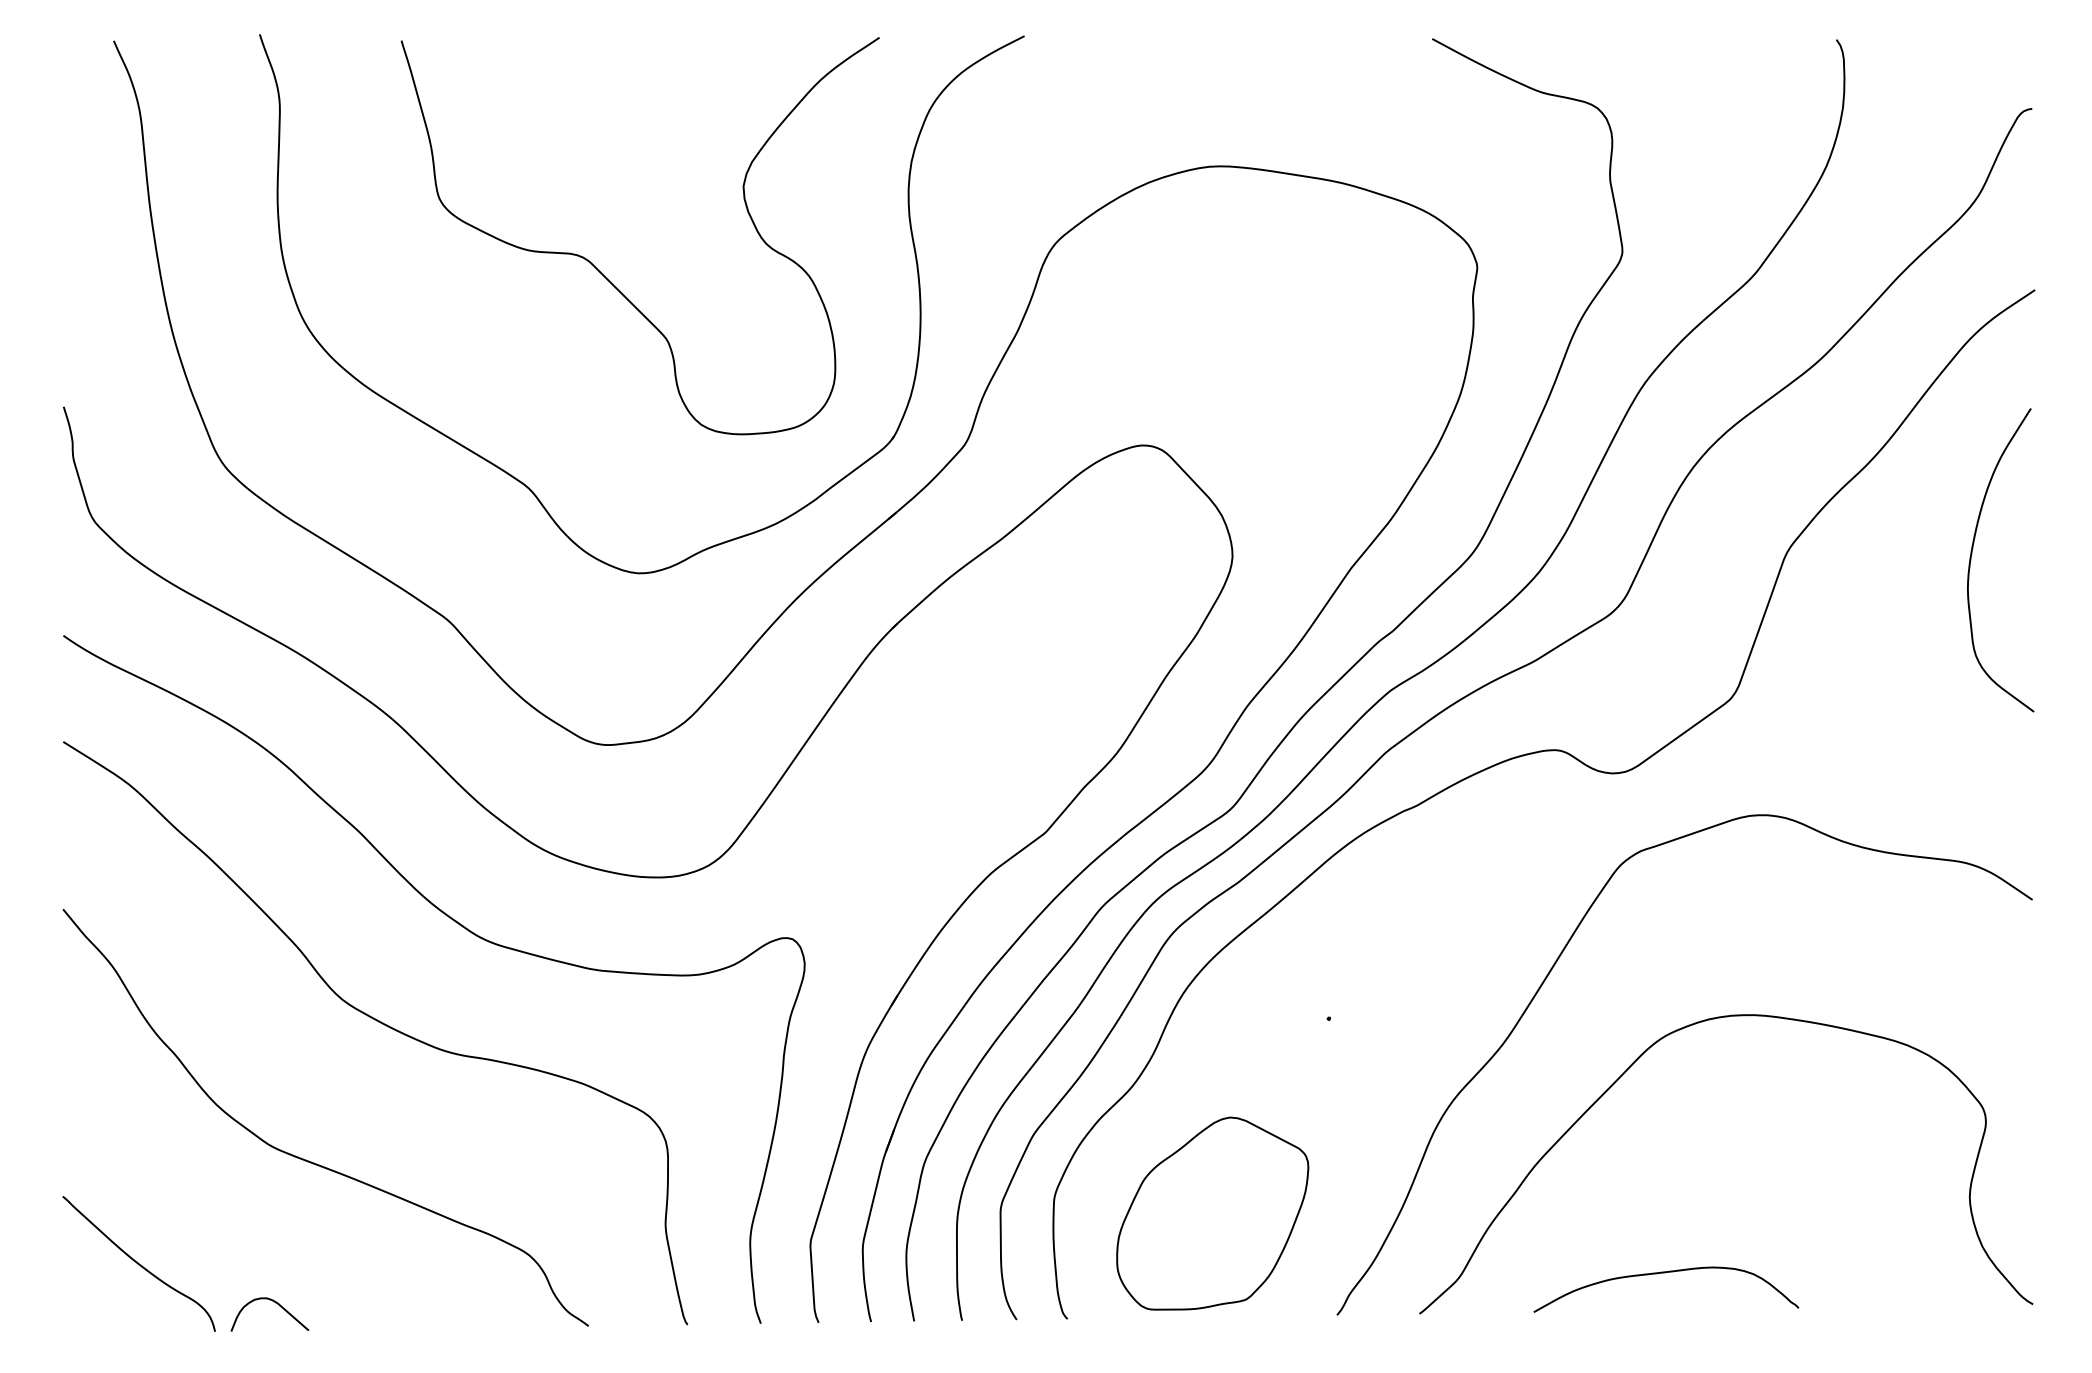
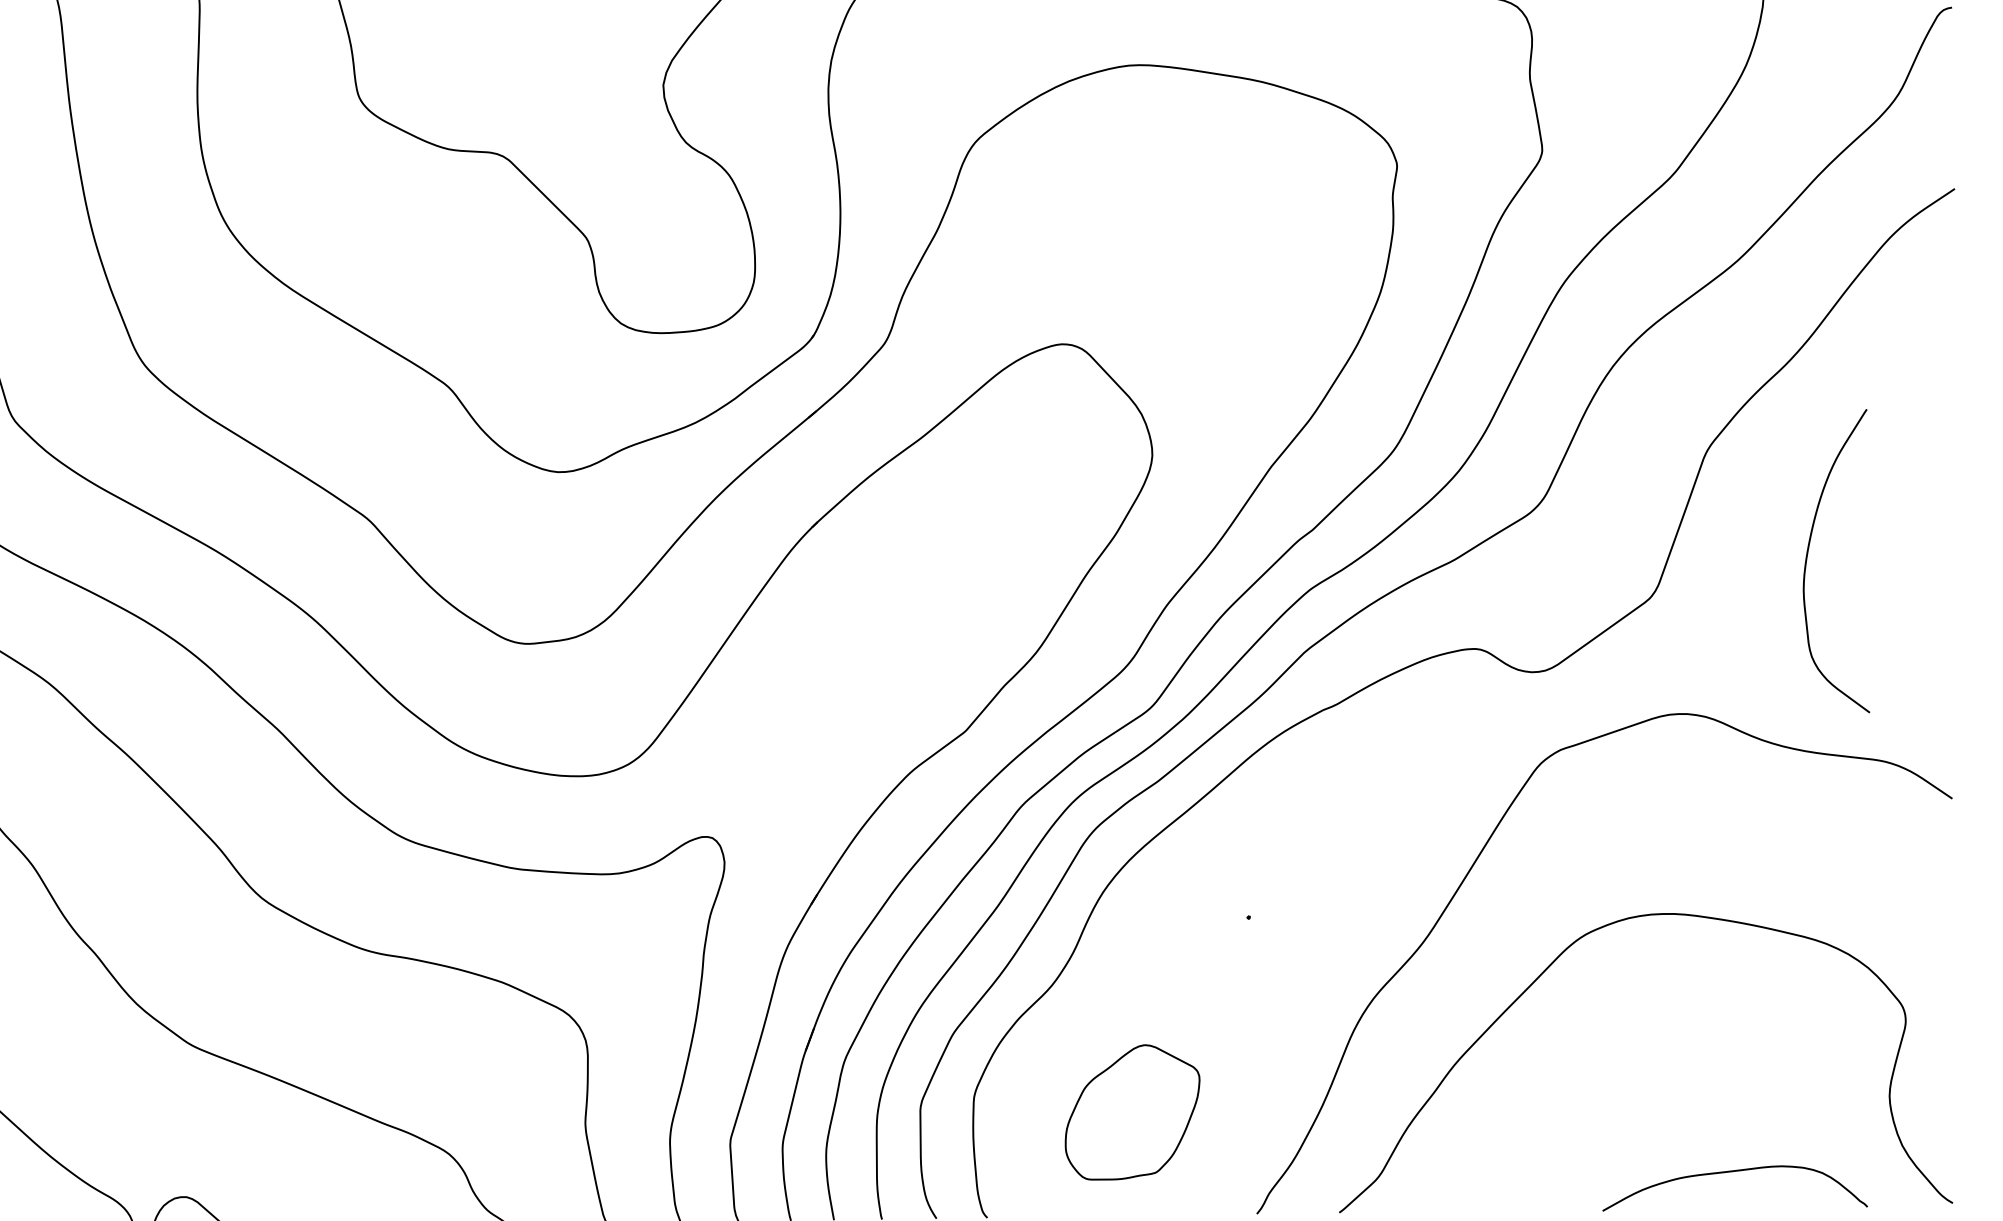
curve: (1972, 554) -> (1808, 555), moved
part: (1212, 1213) -> (1132, 1112), size x0.7
curve: (1665, 1273) -> (1734, 1172), moved

